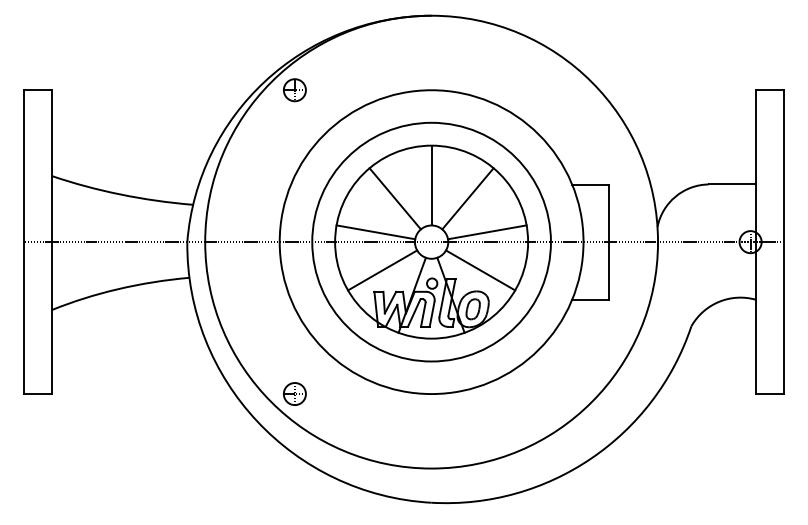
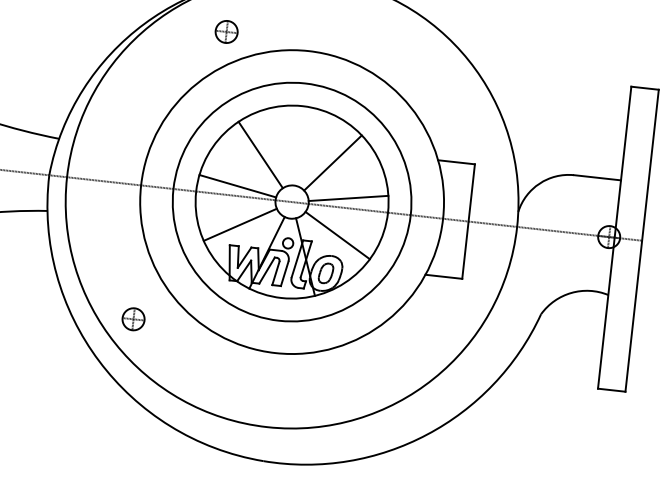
part: (294, 90) -> (226, 32), moved
line: (431, 185) -> (298, 145), removed
part: (294, 393) -> (133, 318), moved

